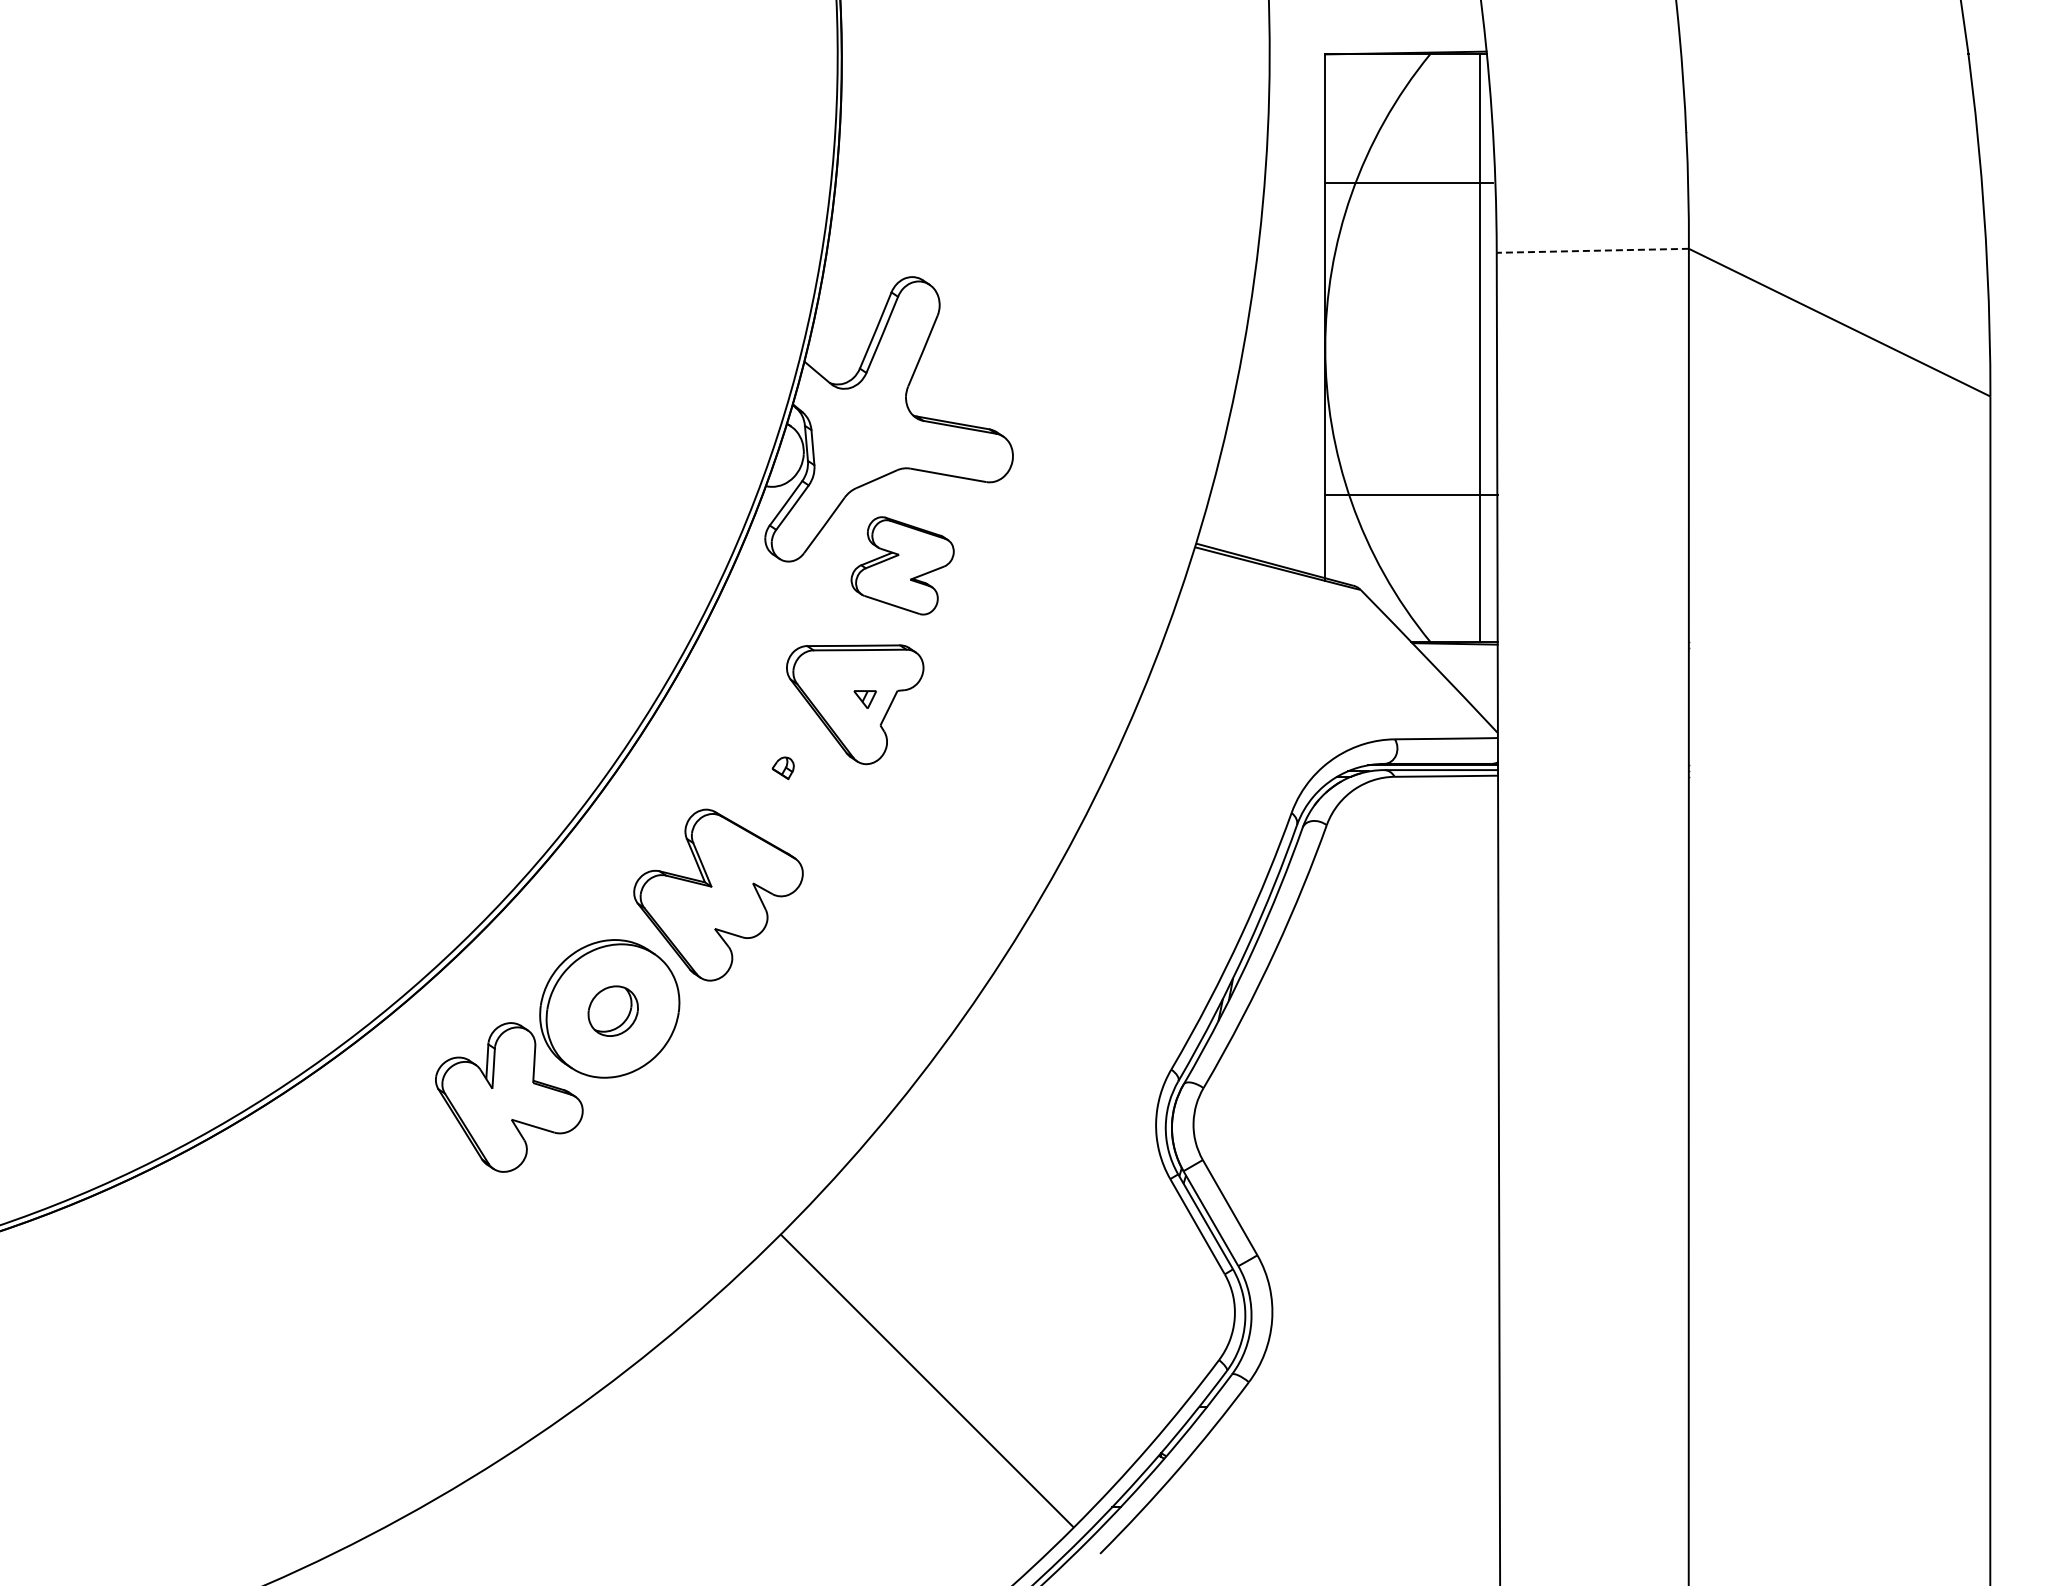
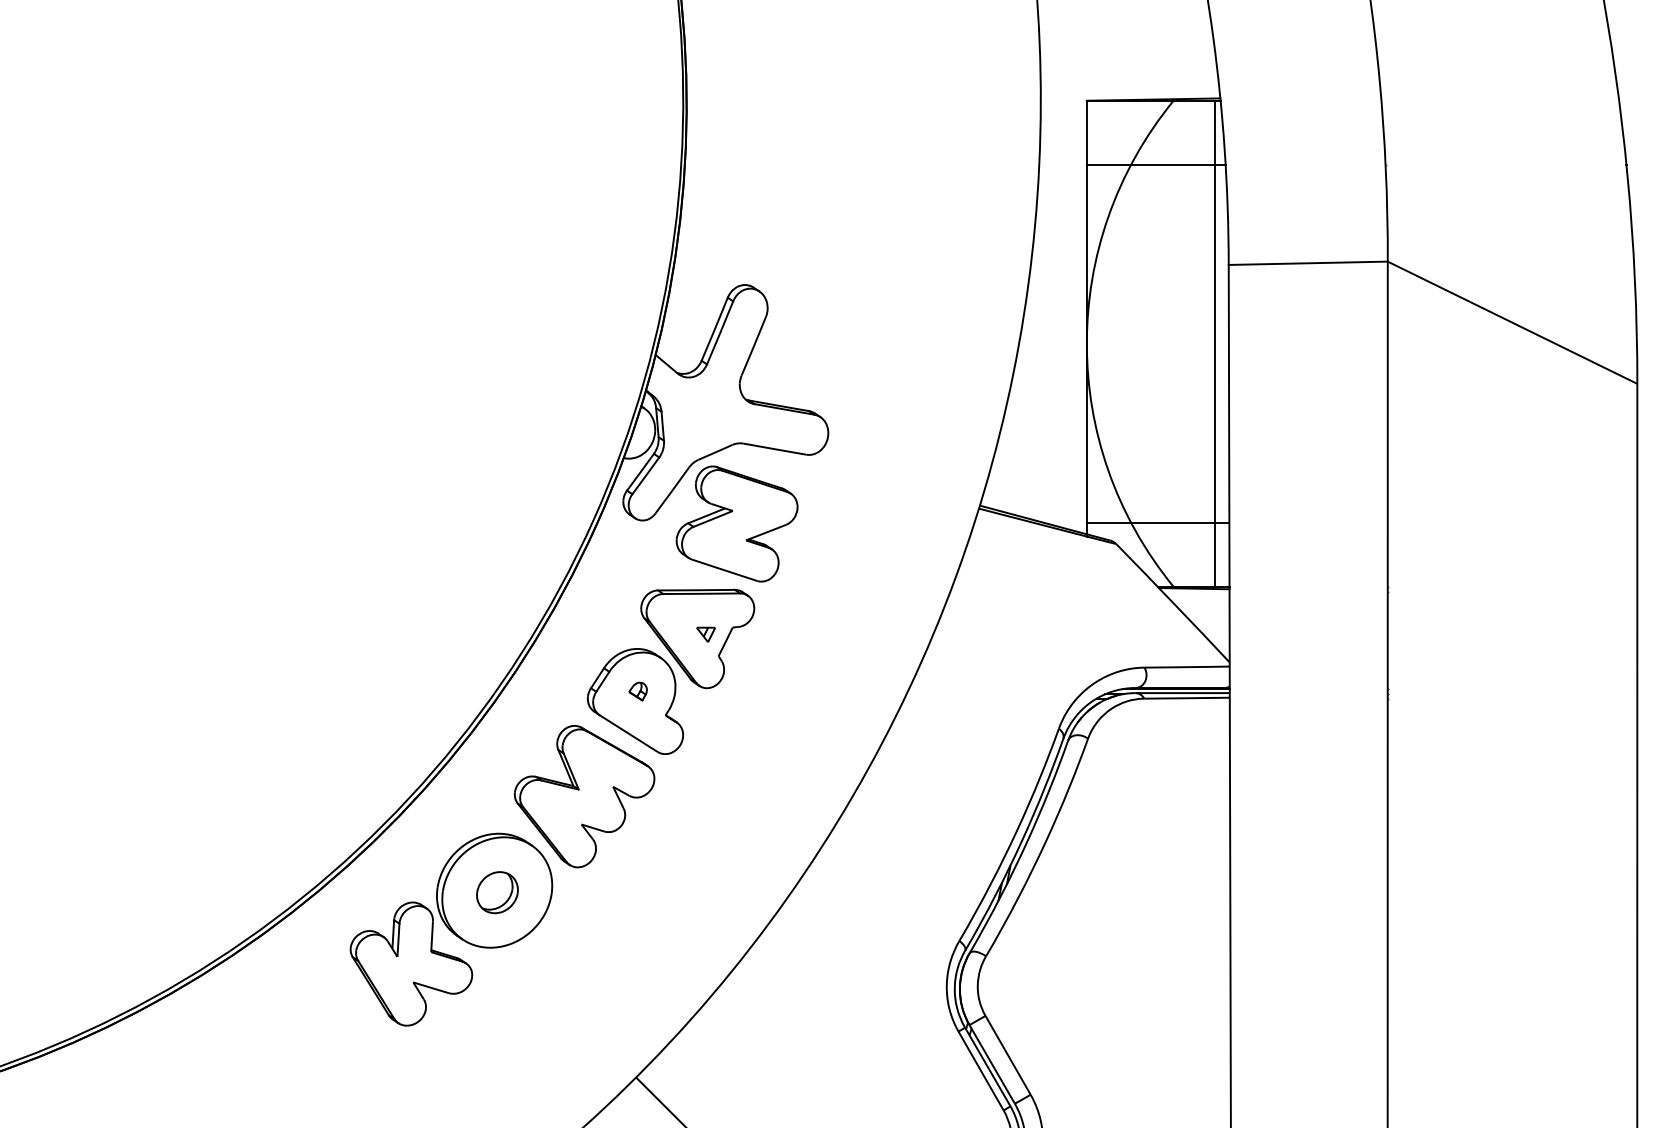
line: (1409, 182) -> (1156, 164), moved
line: (1592, 250) -> (1307, 263), dashed -> solid
line: (1411, 495) -> (1158, 522), moved
part: (902, 565) -> (736, 523), size x1.43
part: (779, 779) -> (635, 700), added

